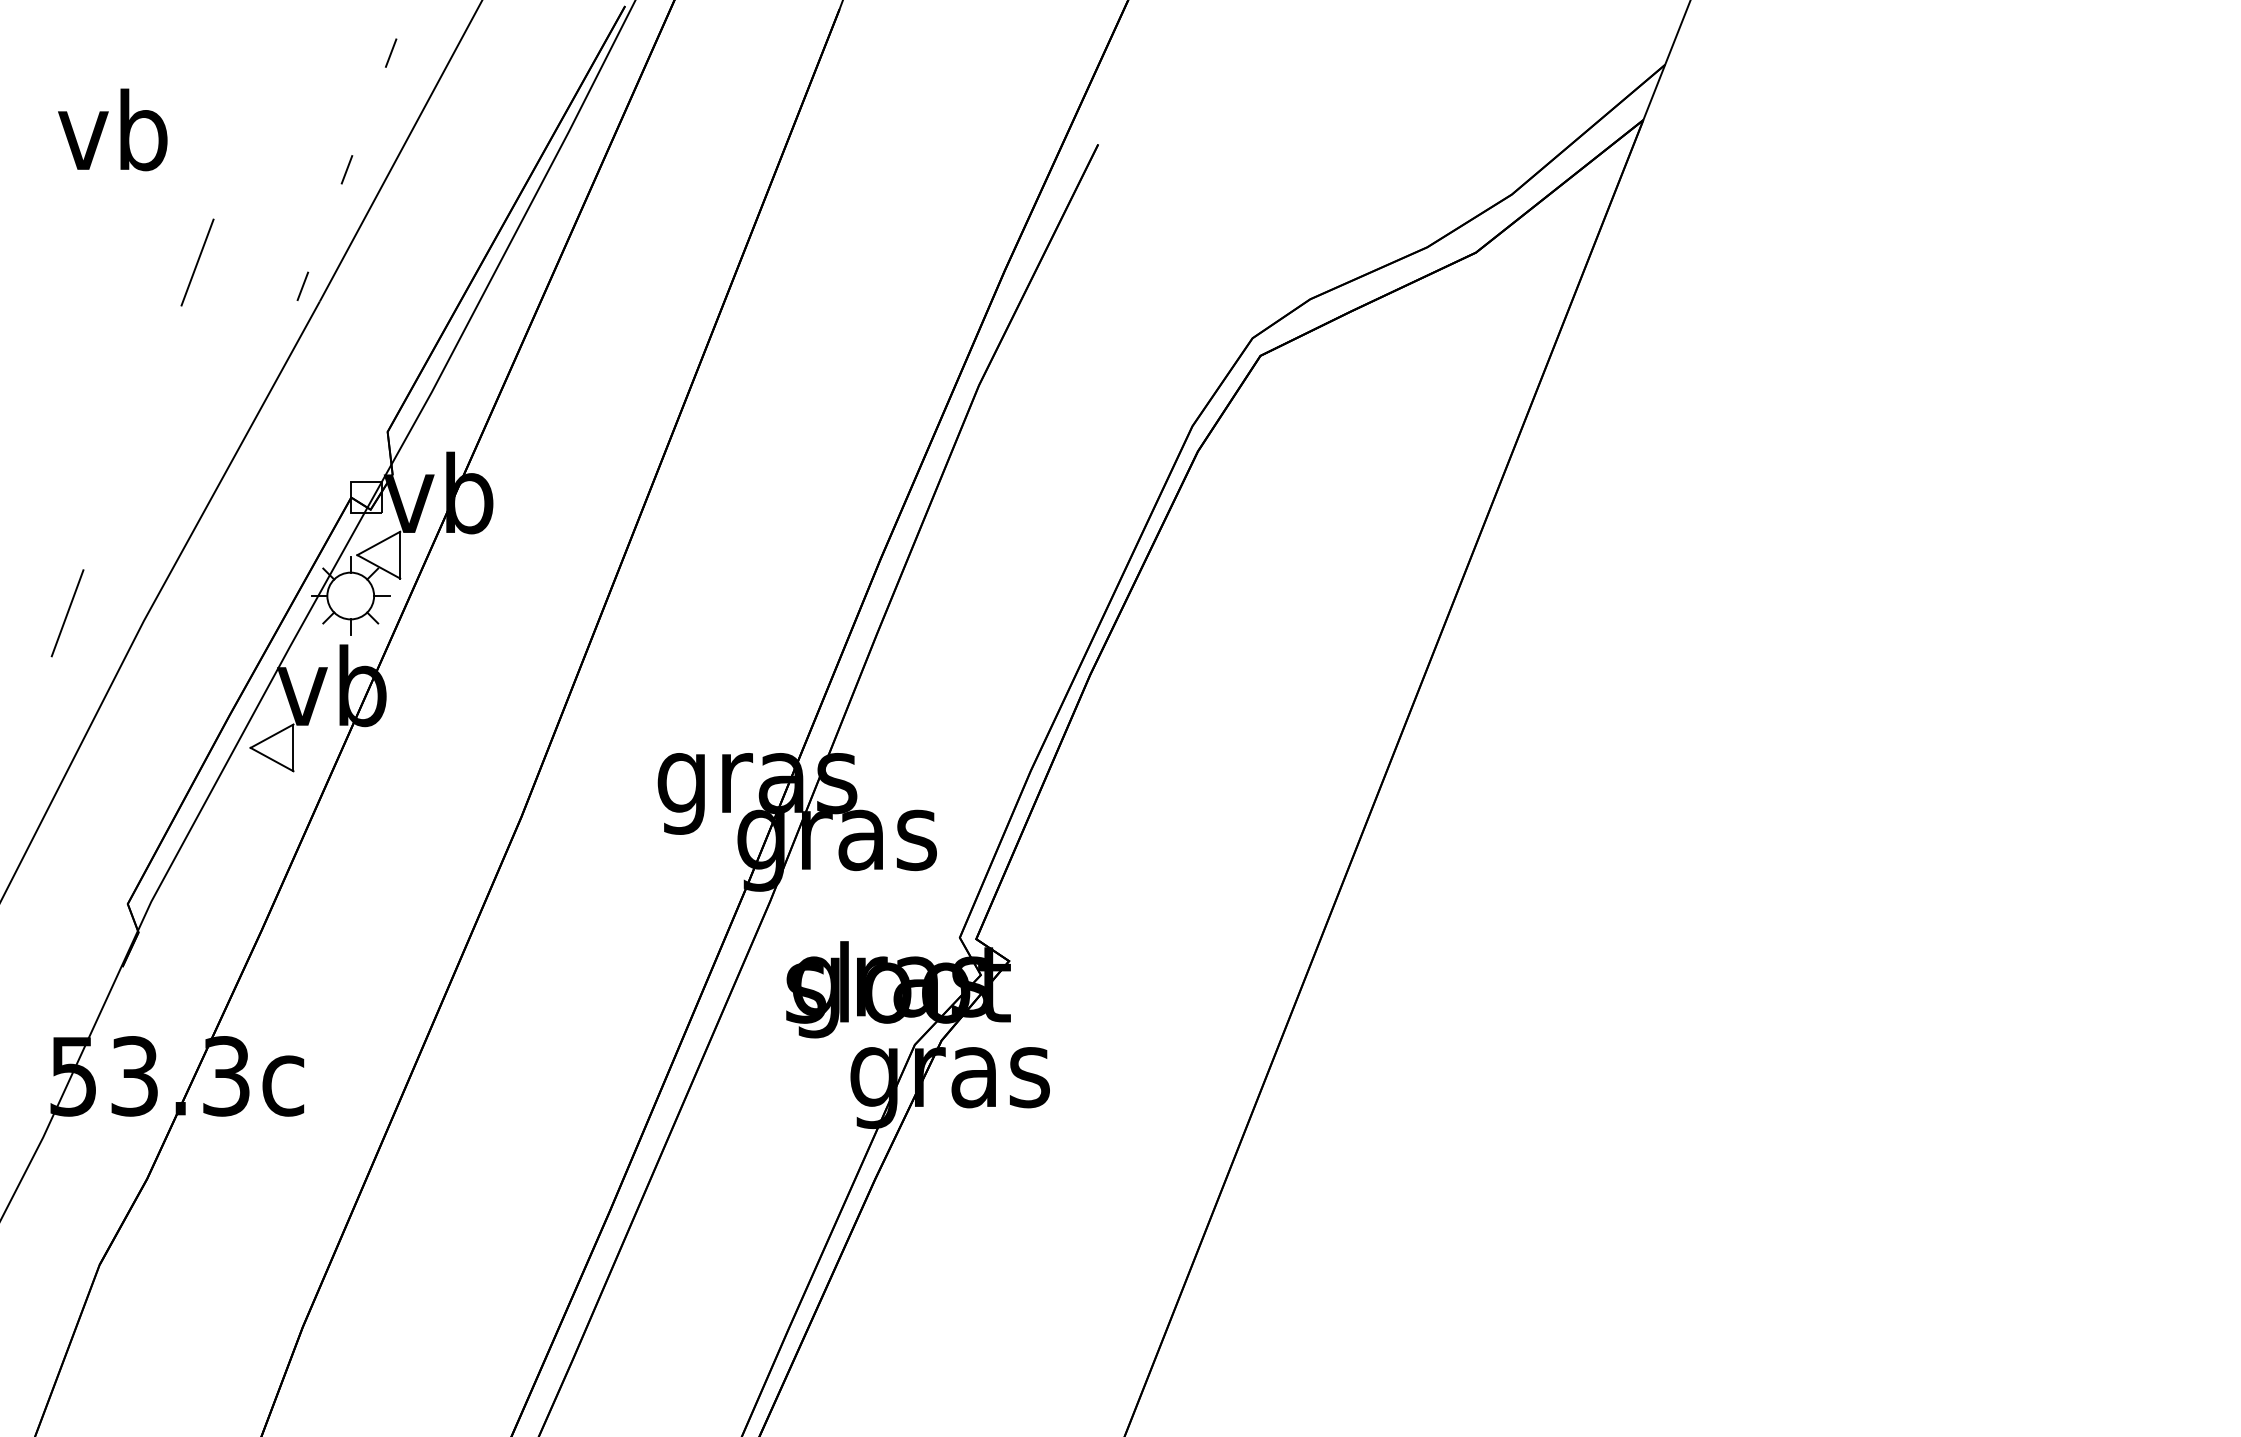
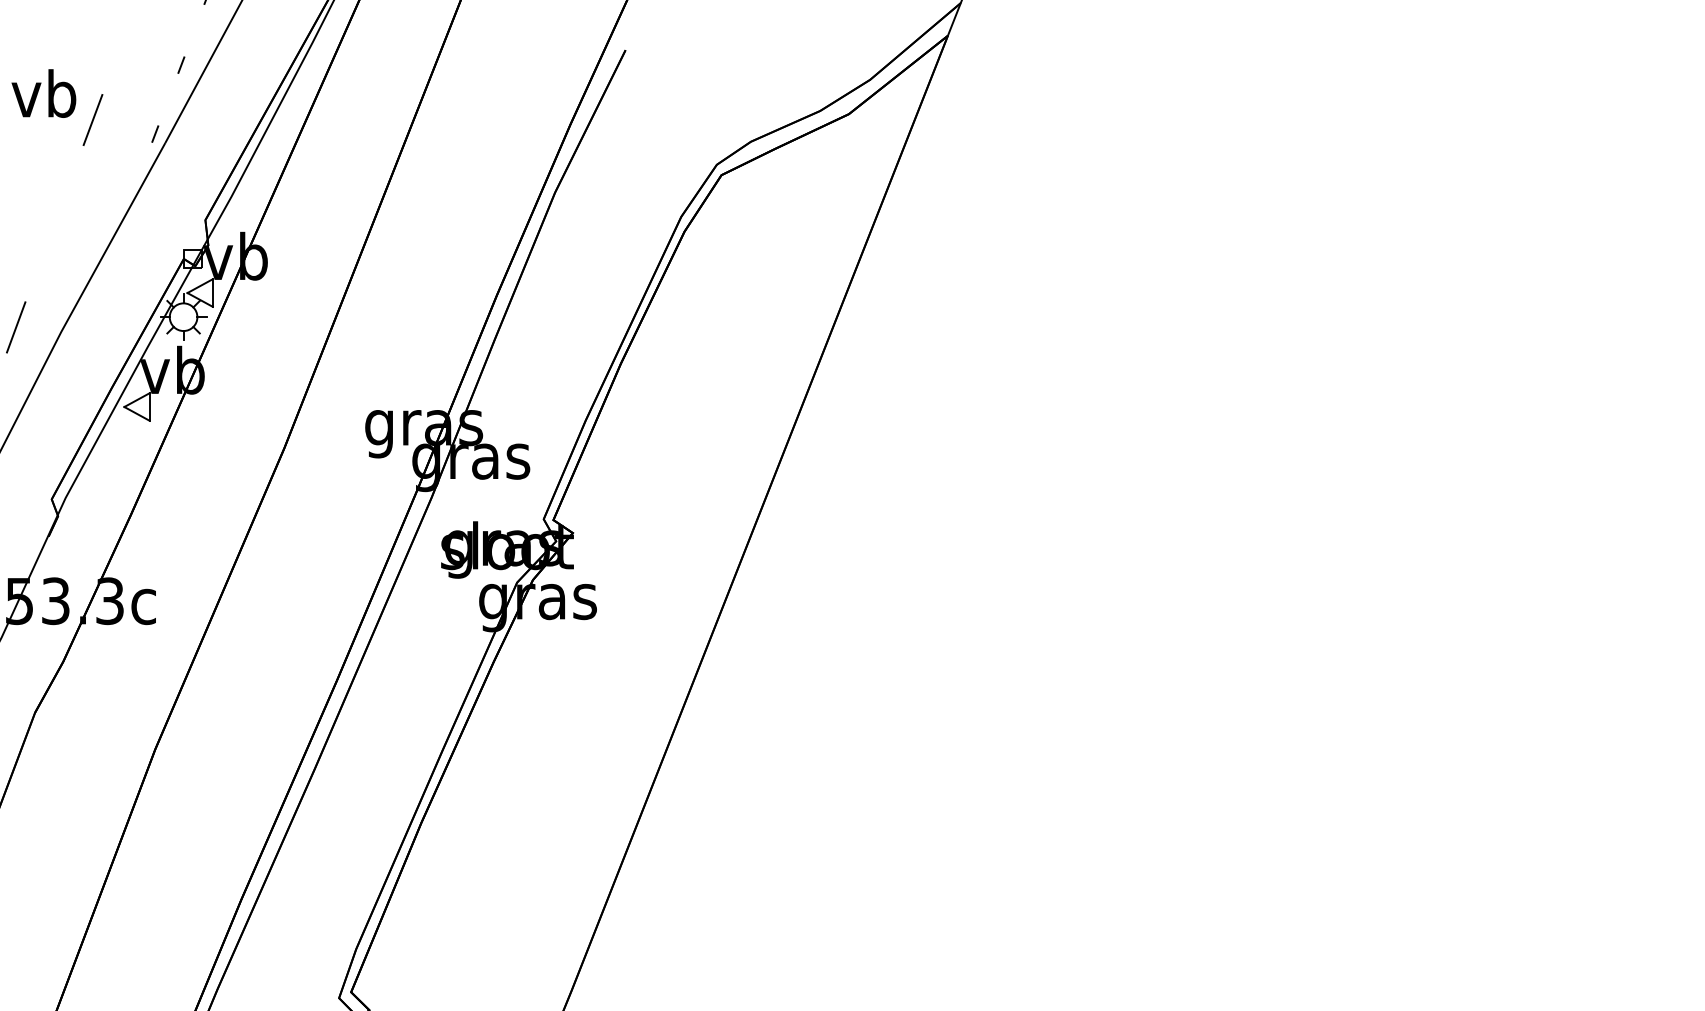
text: (112, 129) -> (43, 93), moved

